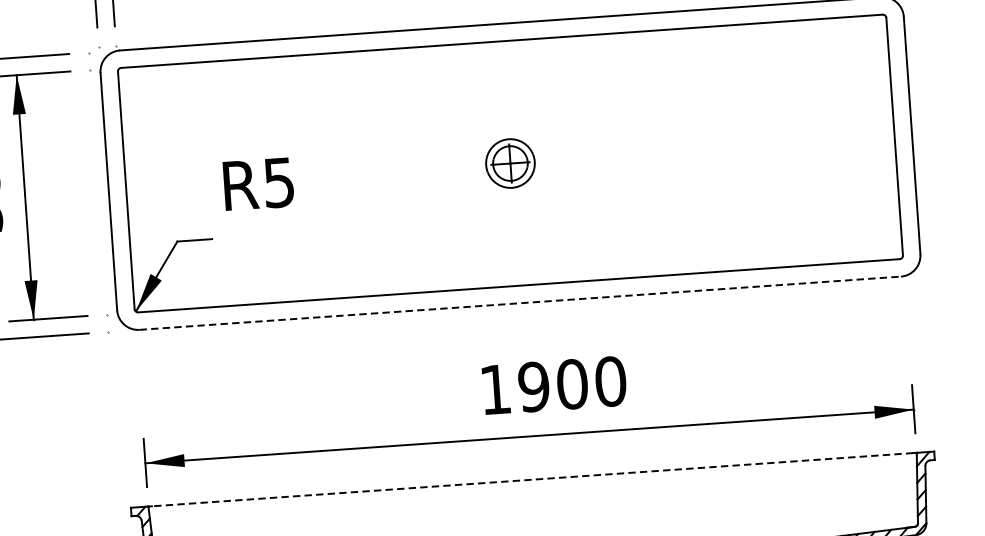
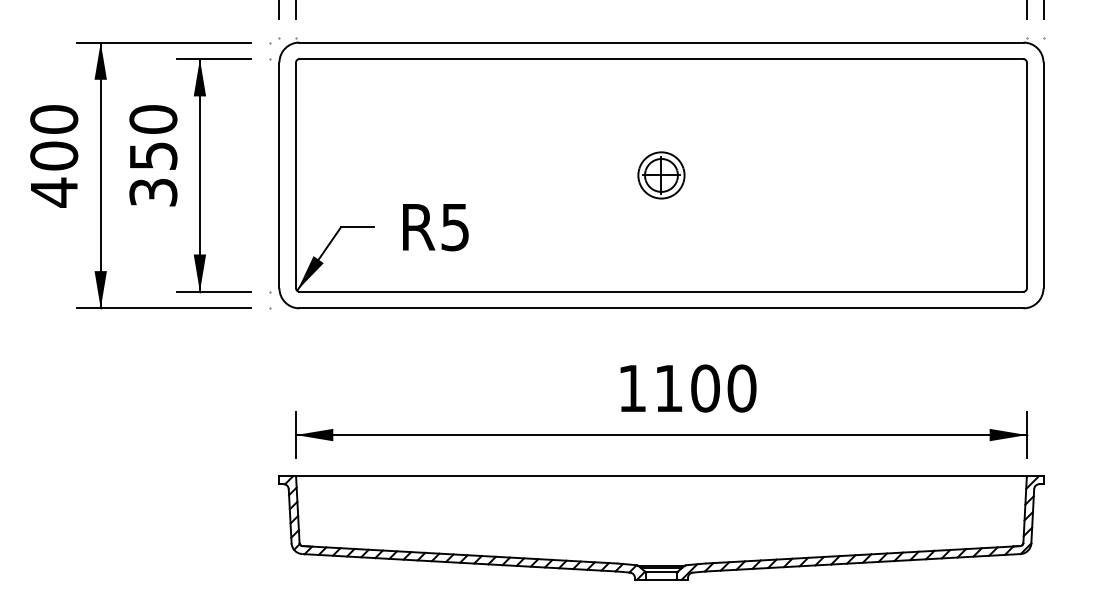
text: (258, 184) -> (435, 227), moved
line: (520, 303) -> (661, 308), dashed -> solid
text: (533, 387) -> (668, 388), 1900 -> 1100
line: (531, 480) -> (660, 476), dashed -> solid

